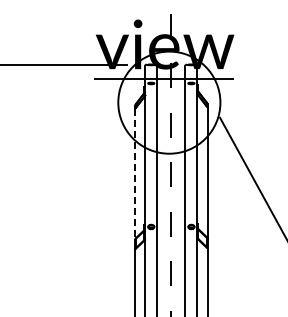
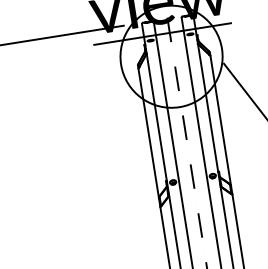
line: (134, 174) -> (148, 133), dashed -> solid

